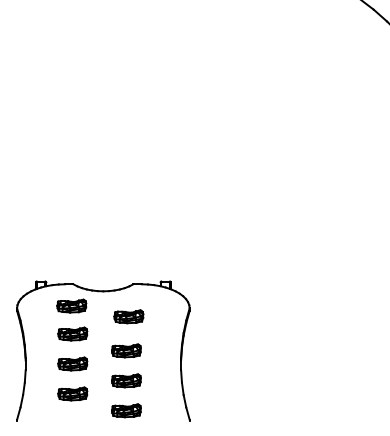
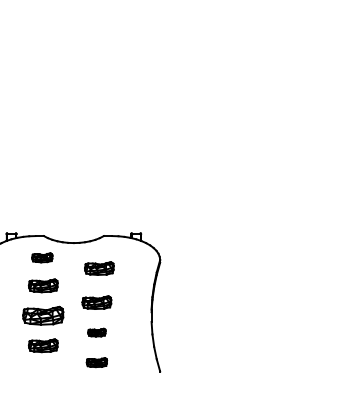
part: (71, 305) -> (41, 257), size x0.7
part: (72, 363) -> (42, 315), size x1.4
part: (126, 380) -> (96, 332), size x0.6
part: (126, 410) -> (96, 362), size x0.7

